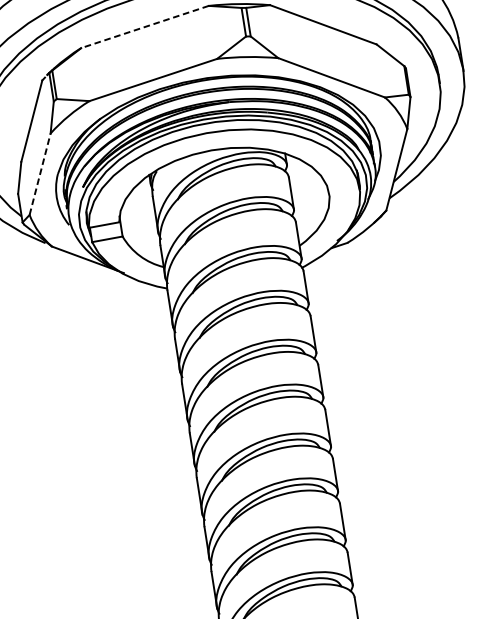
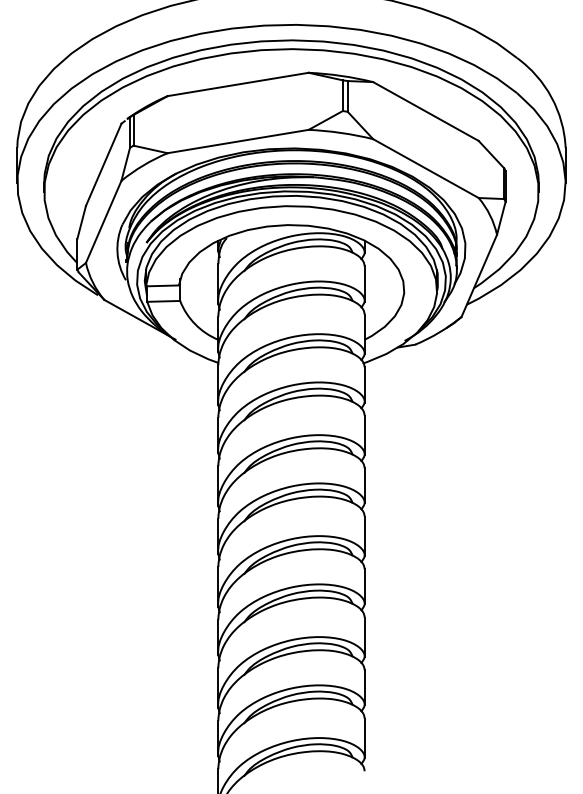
line: (144, 27) -> (237, 84), dashed -> solid
line: (39, 173) -> (103, 221), dashed -> solid

